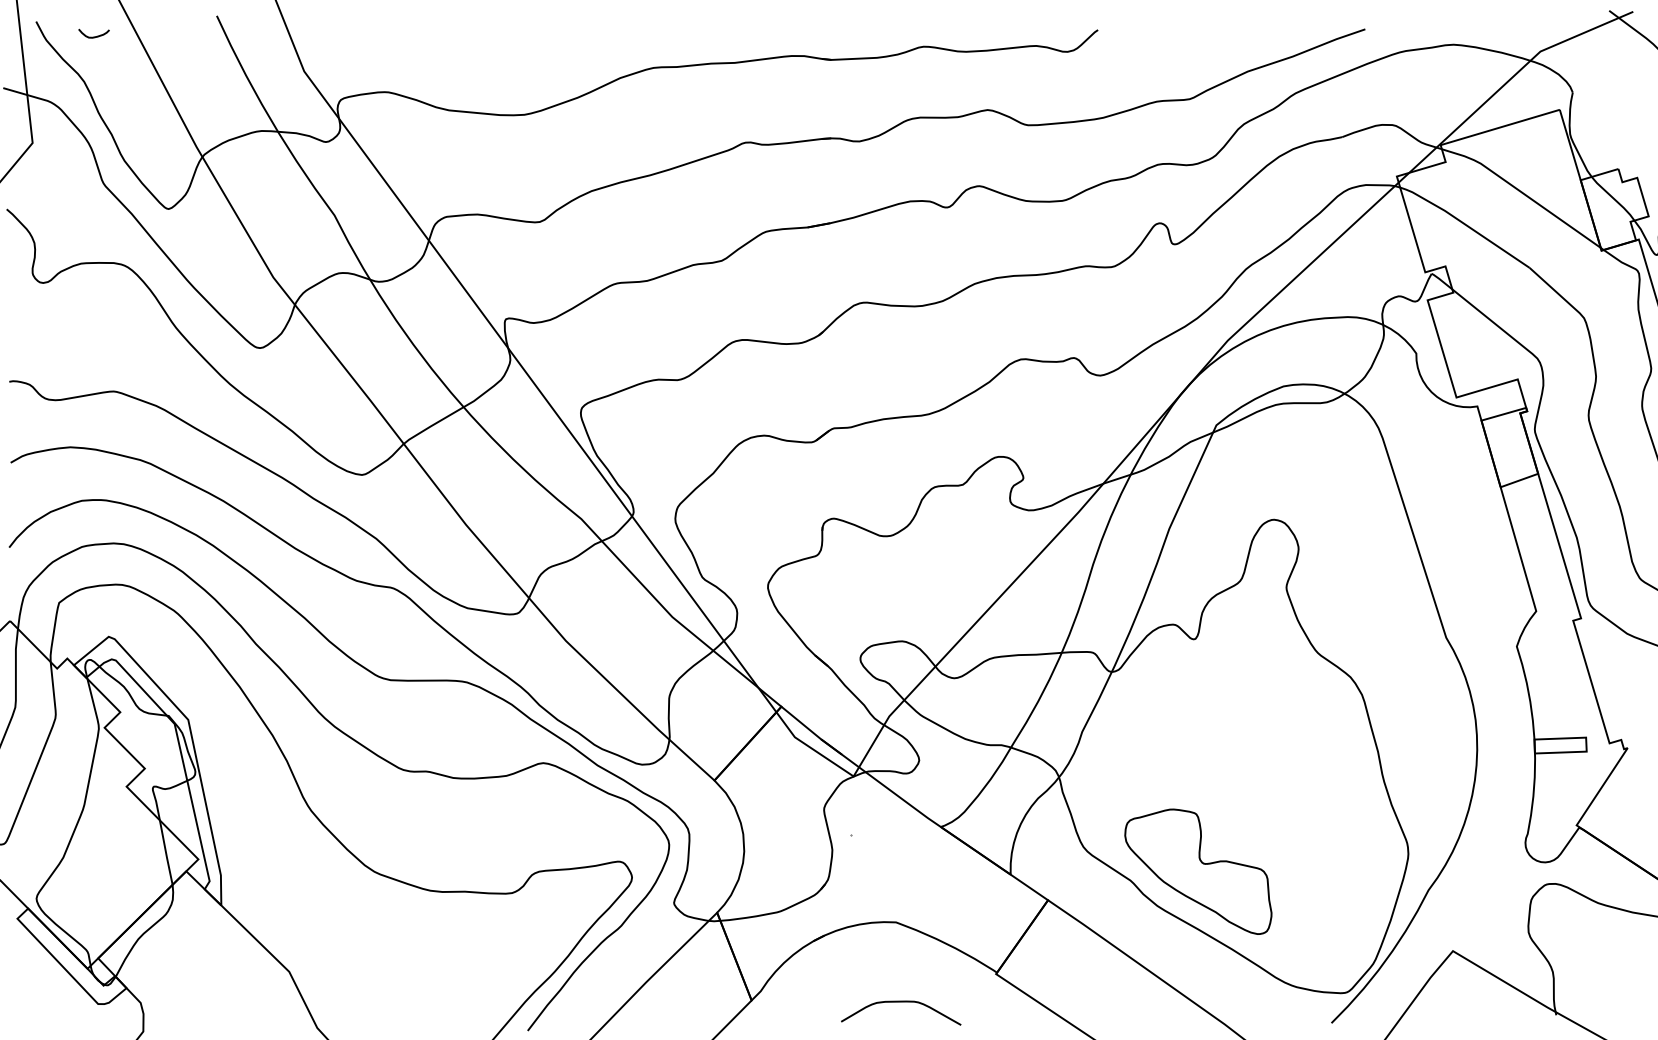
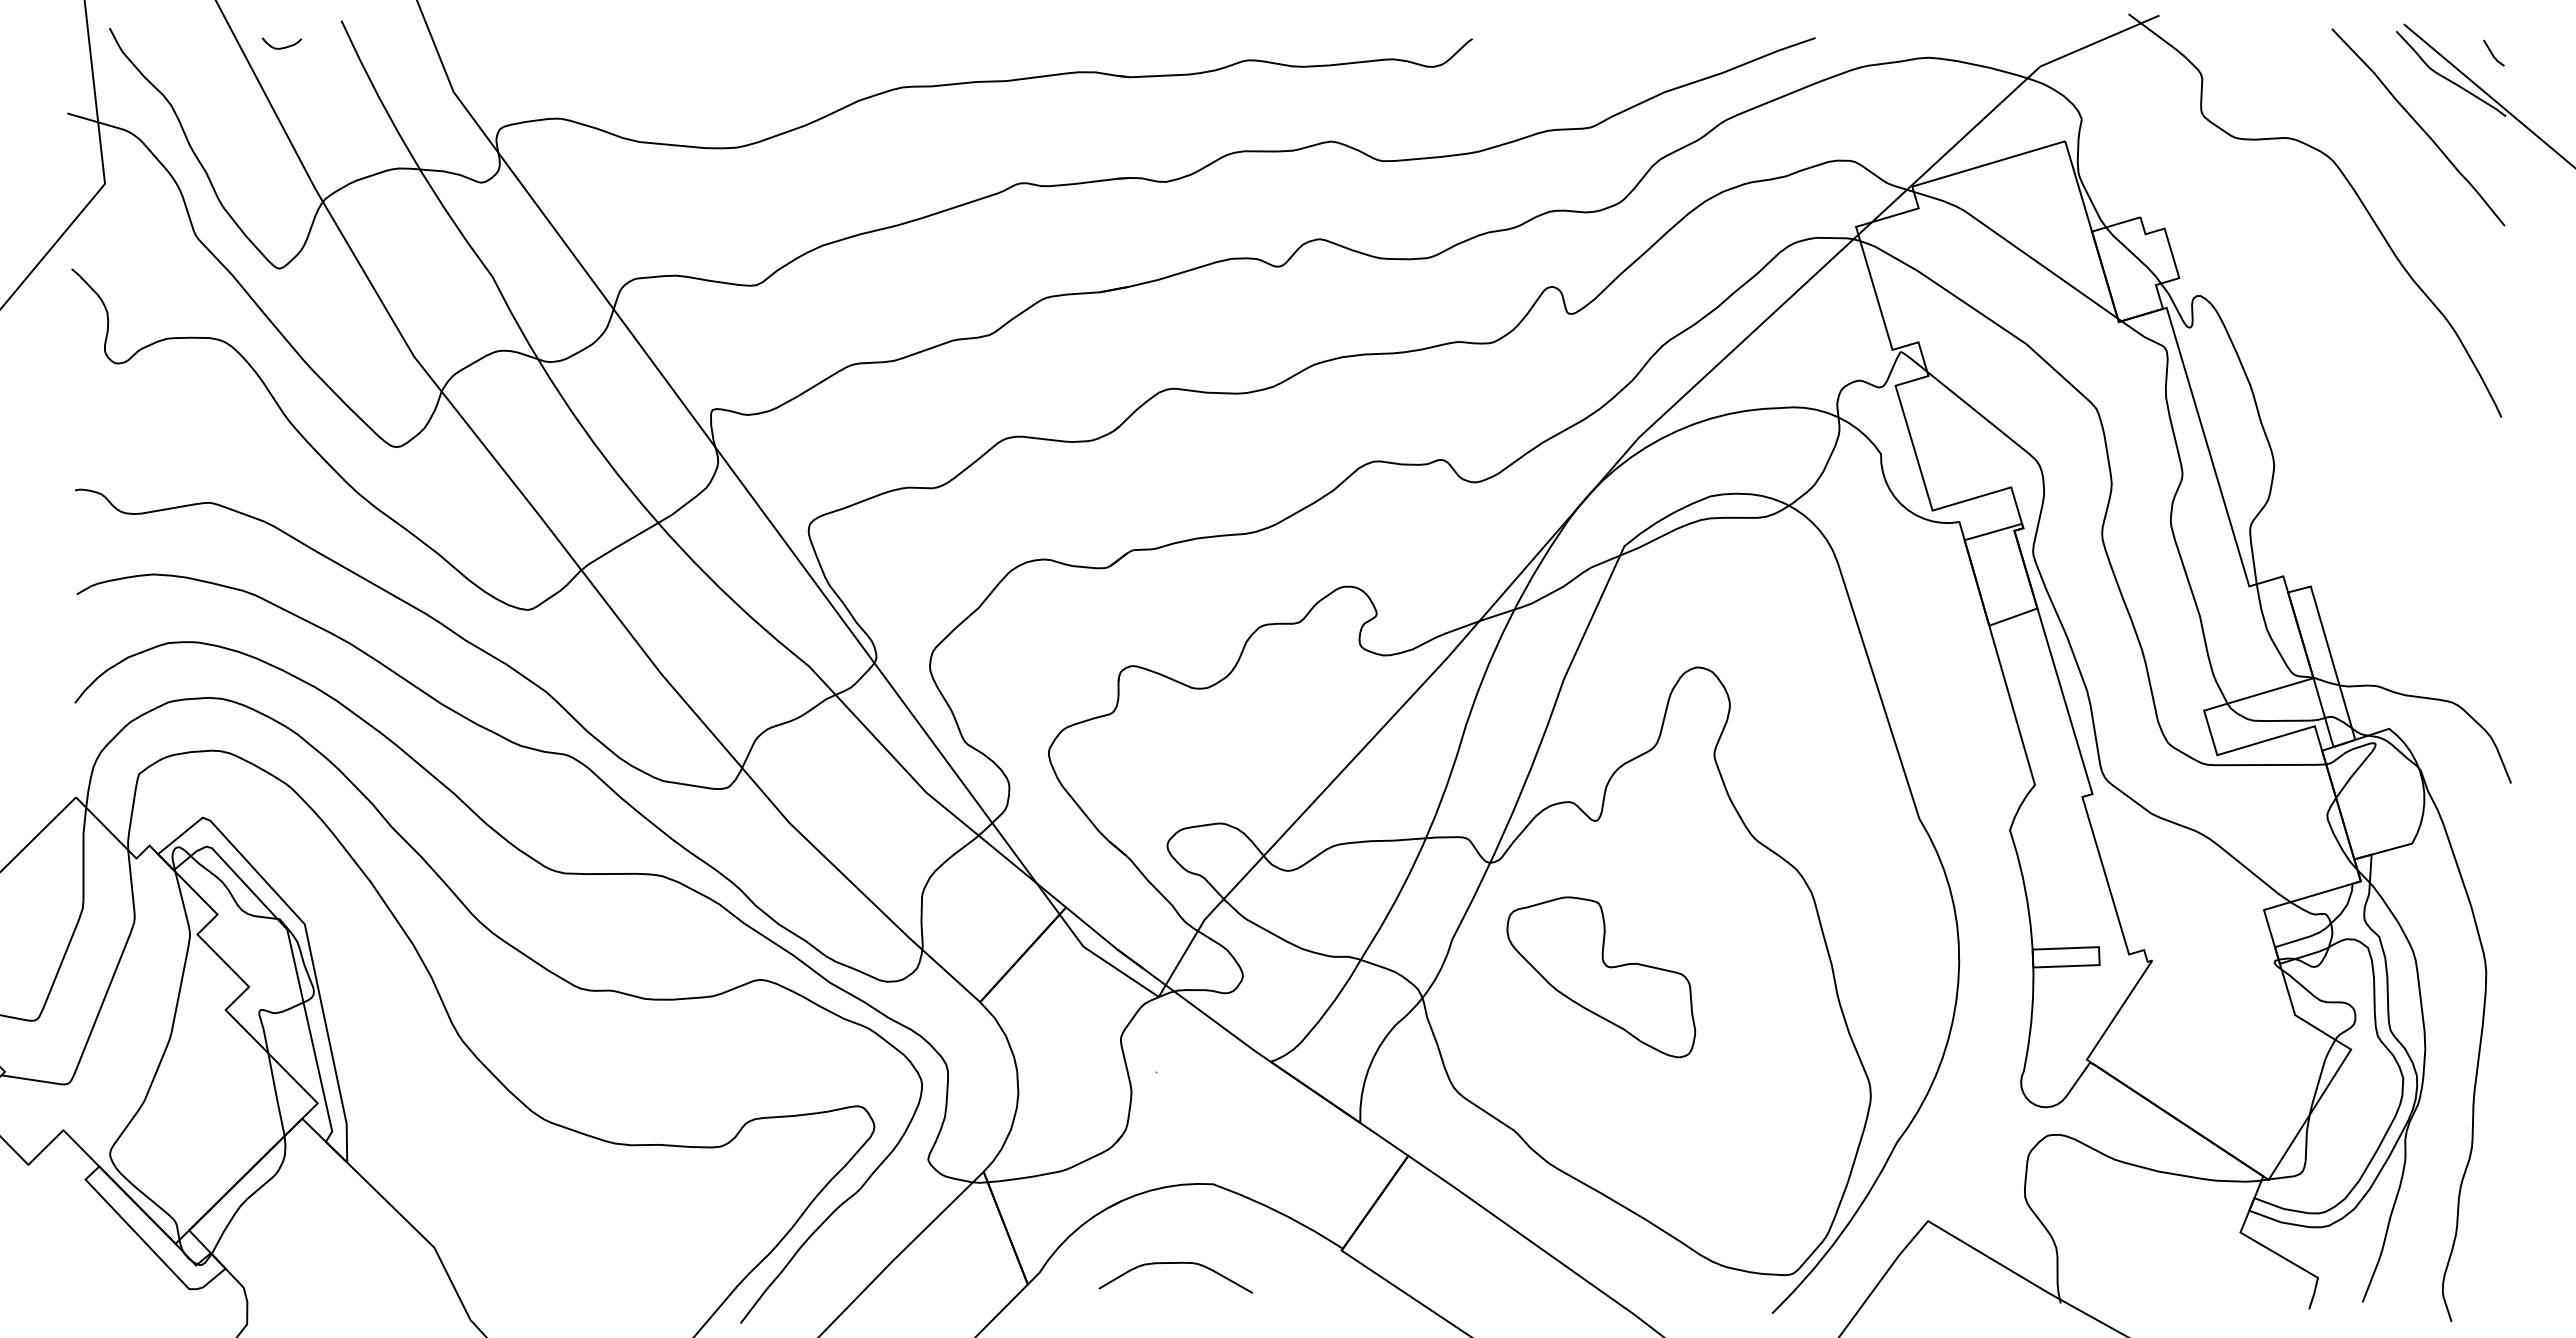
curve: (93, 36) -> (281, 47), moved
part: (1198, 871) -> (1601, 977), moved
curve: (900, 1002) -> (1175, 1263), moved

